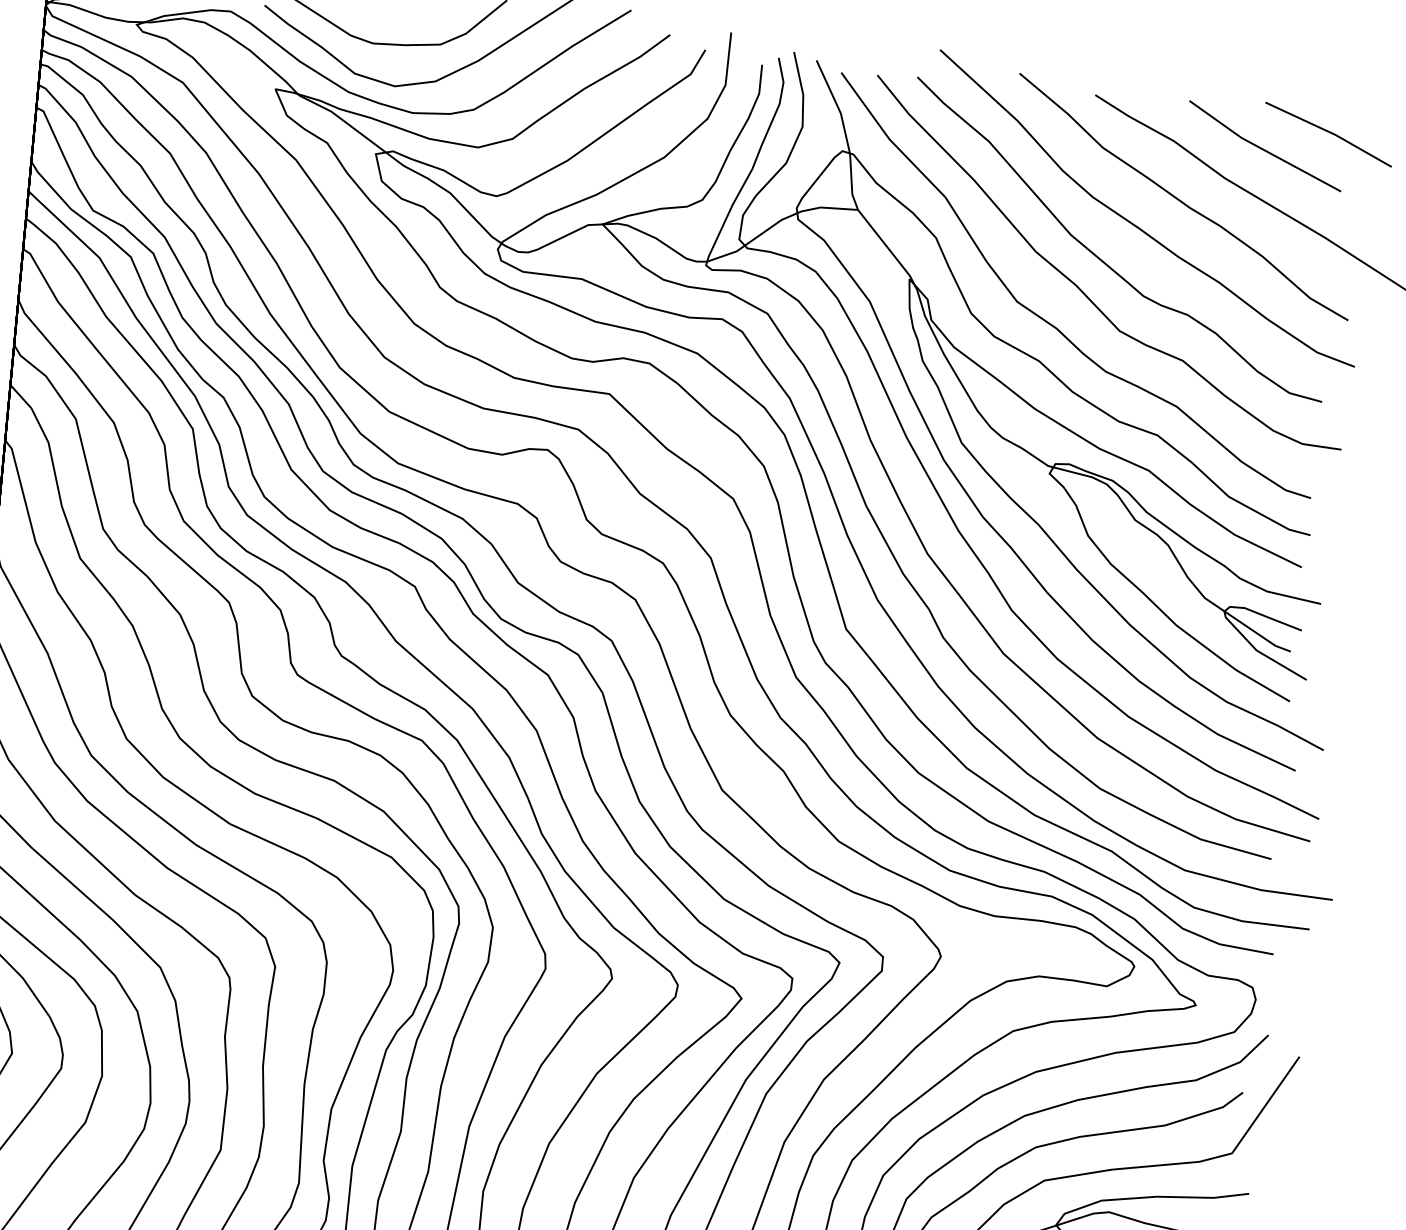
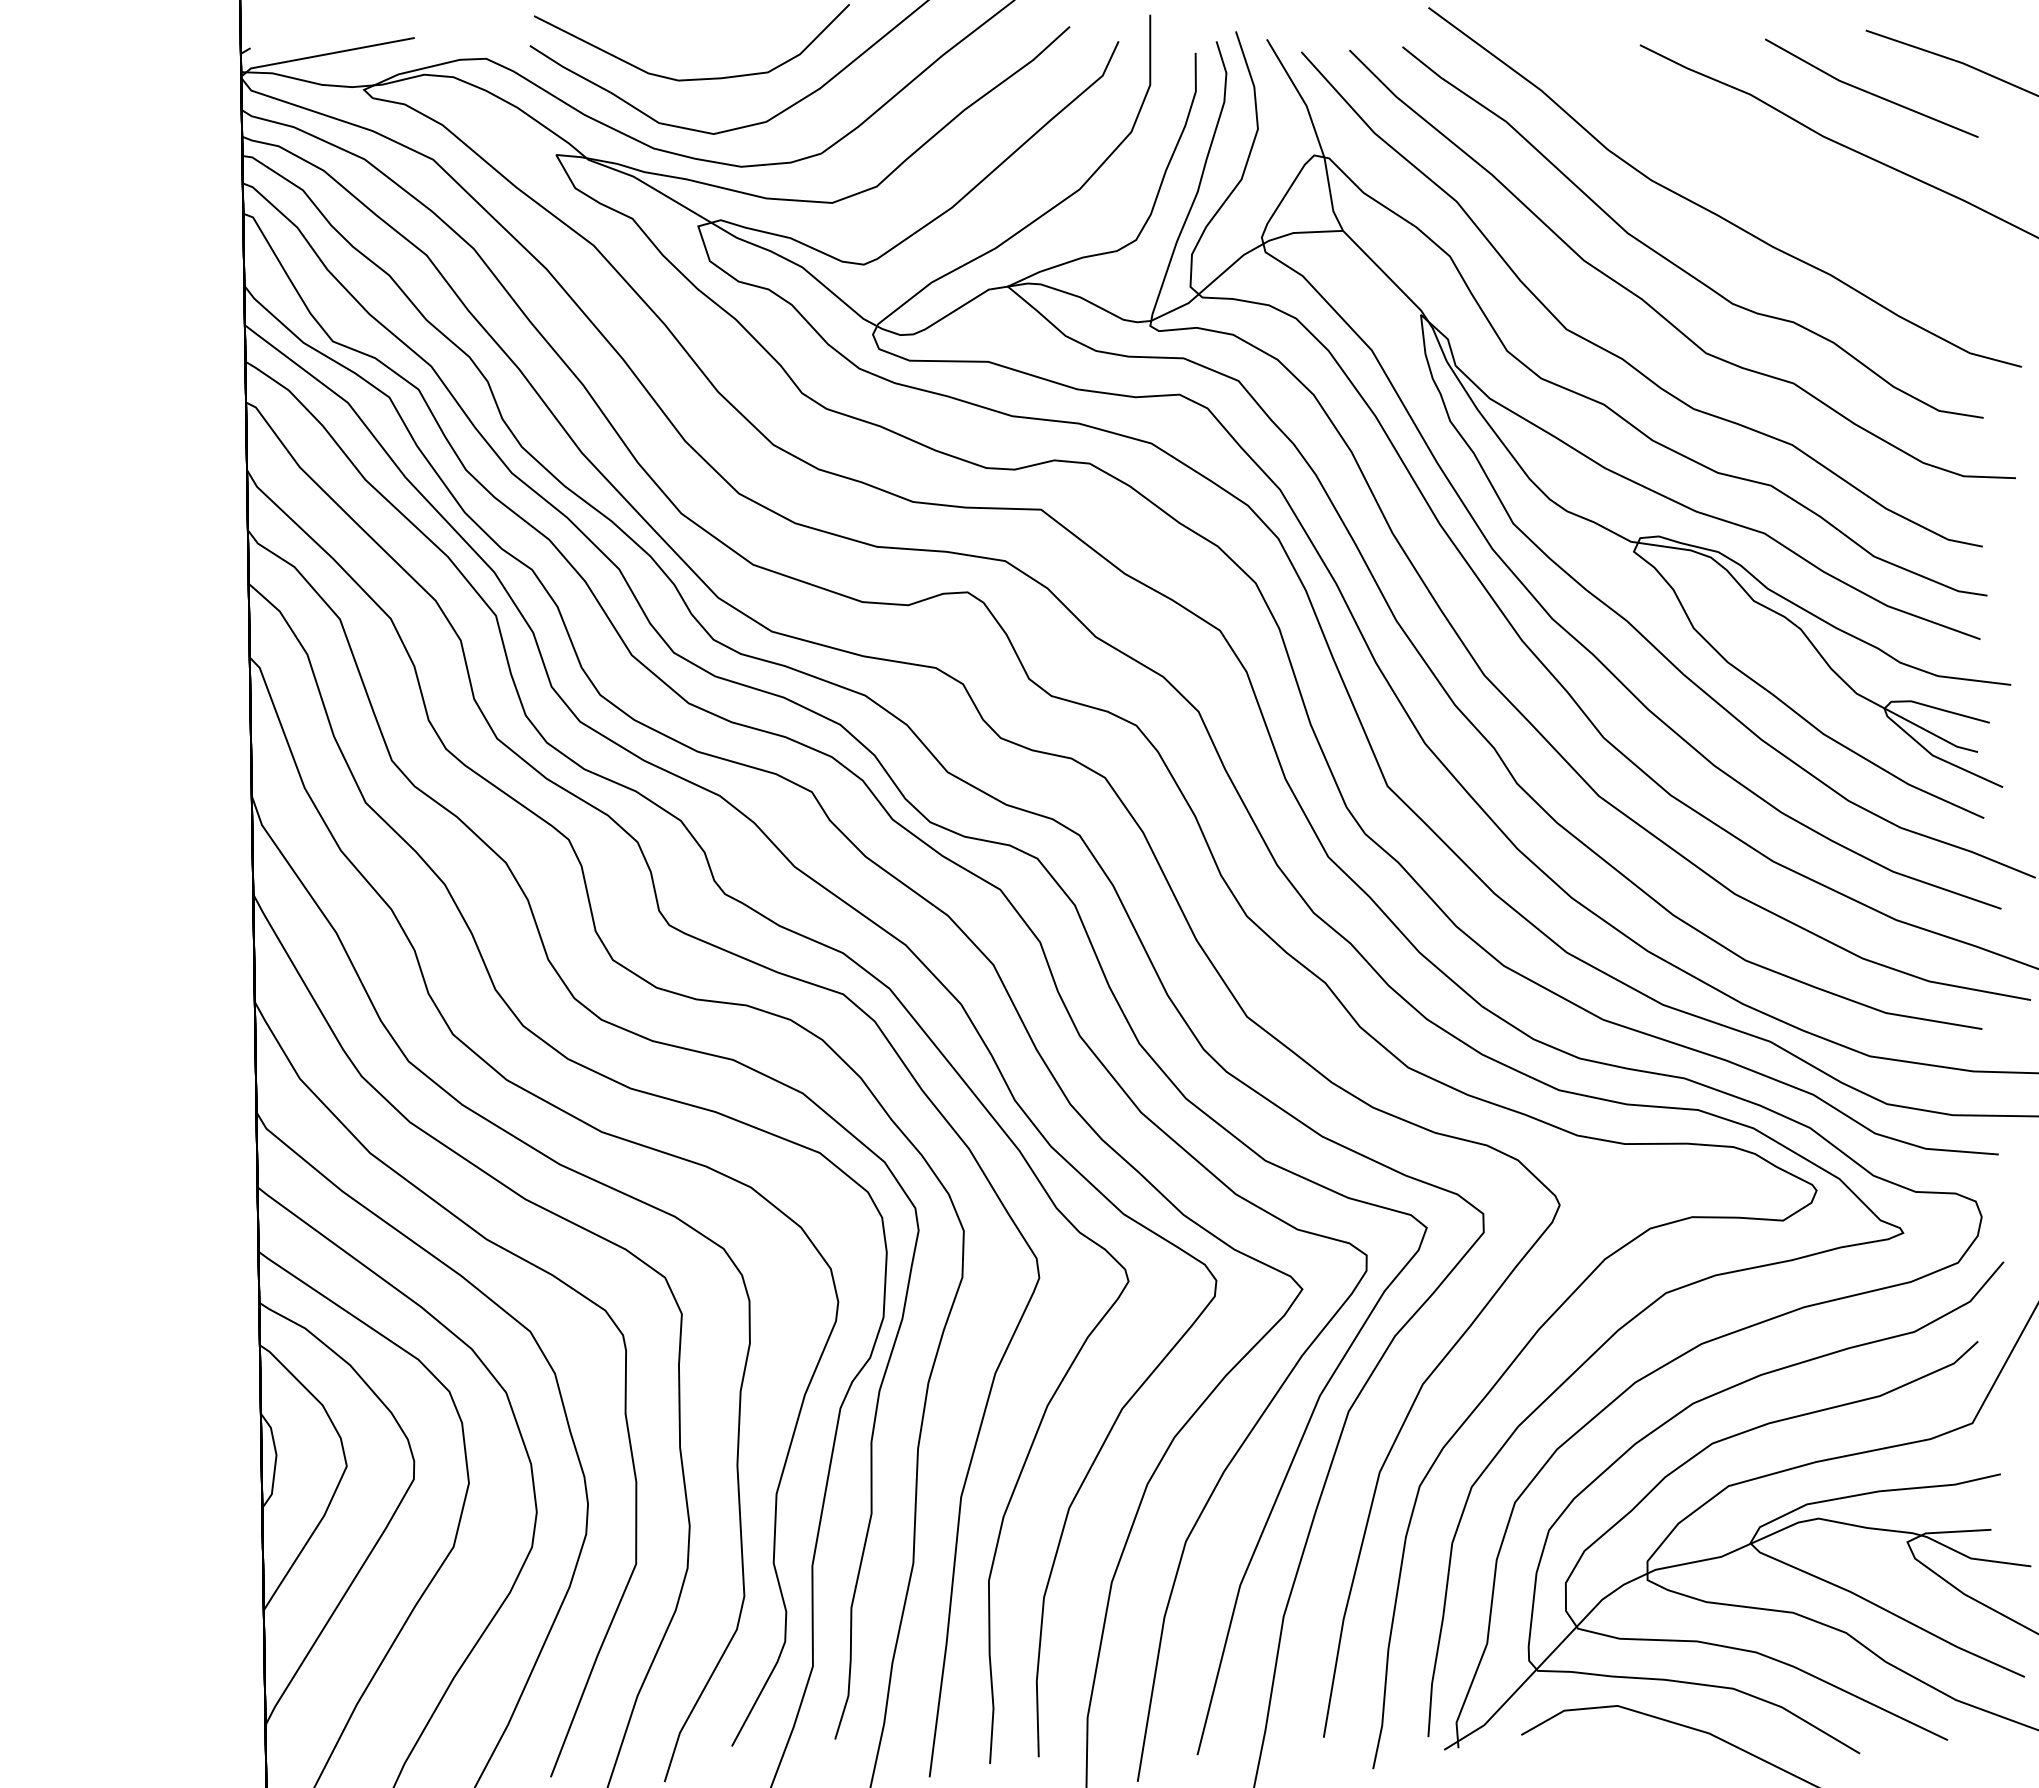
curve: (1181, 200) -> (1769, 172), removed

